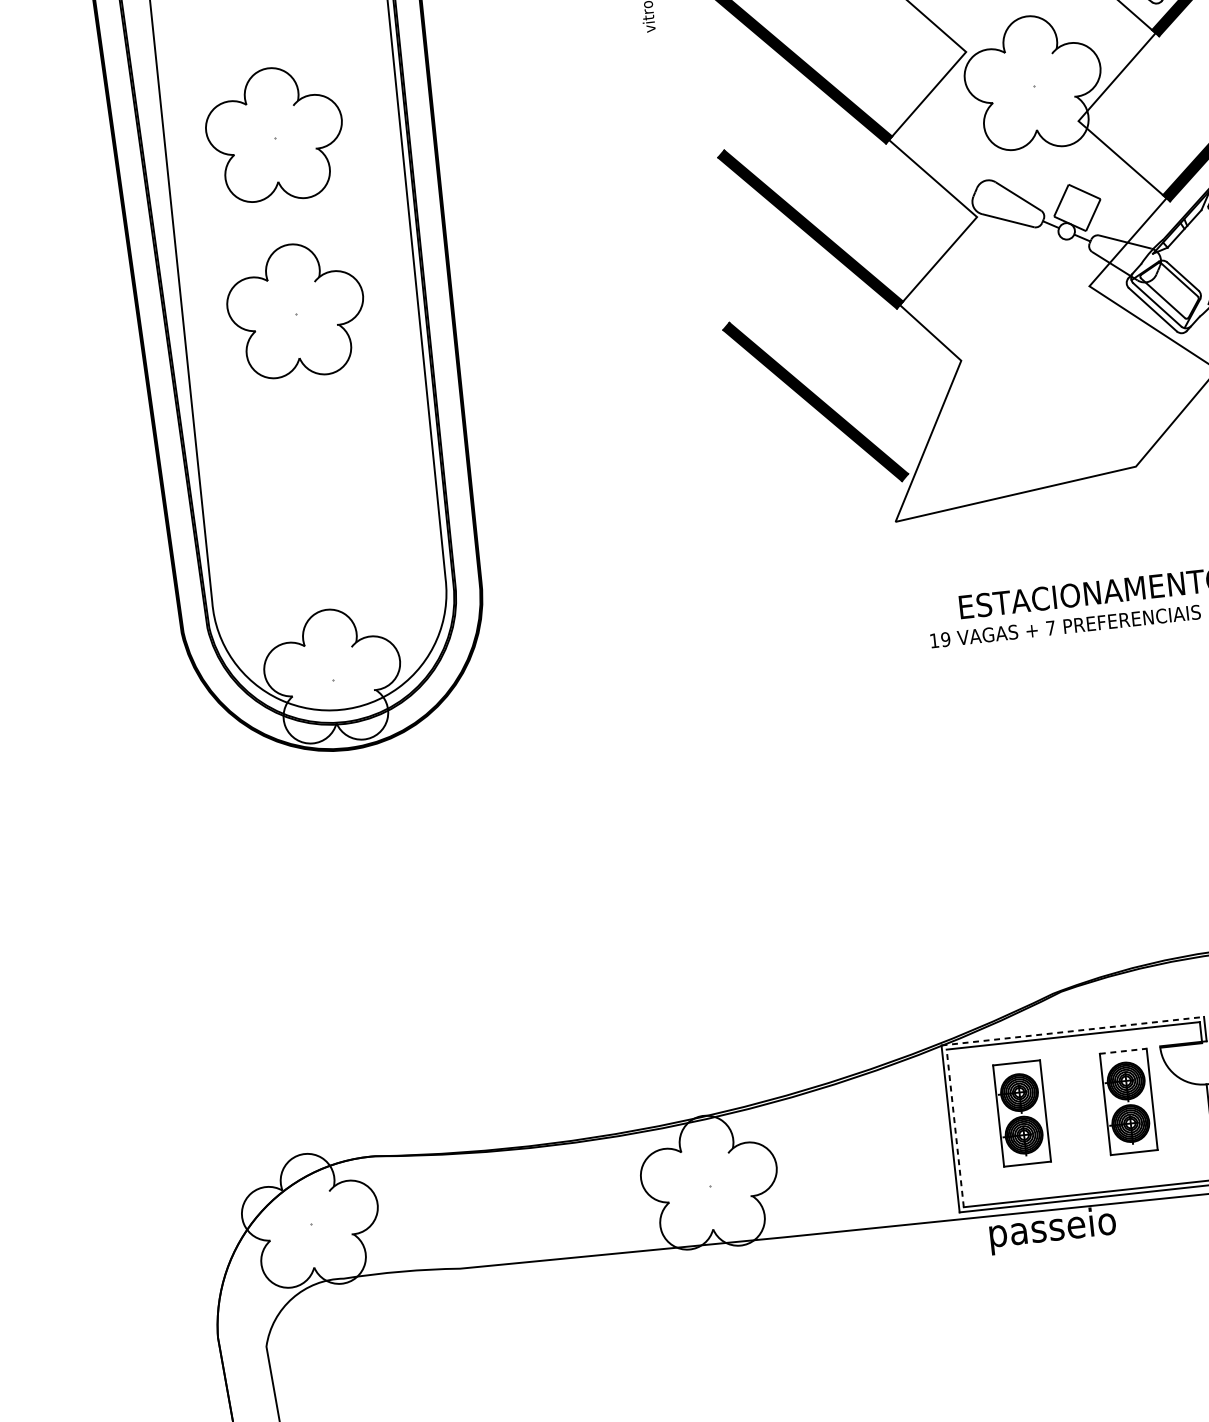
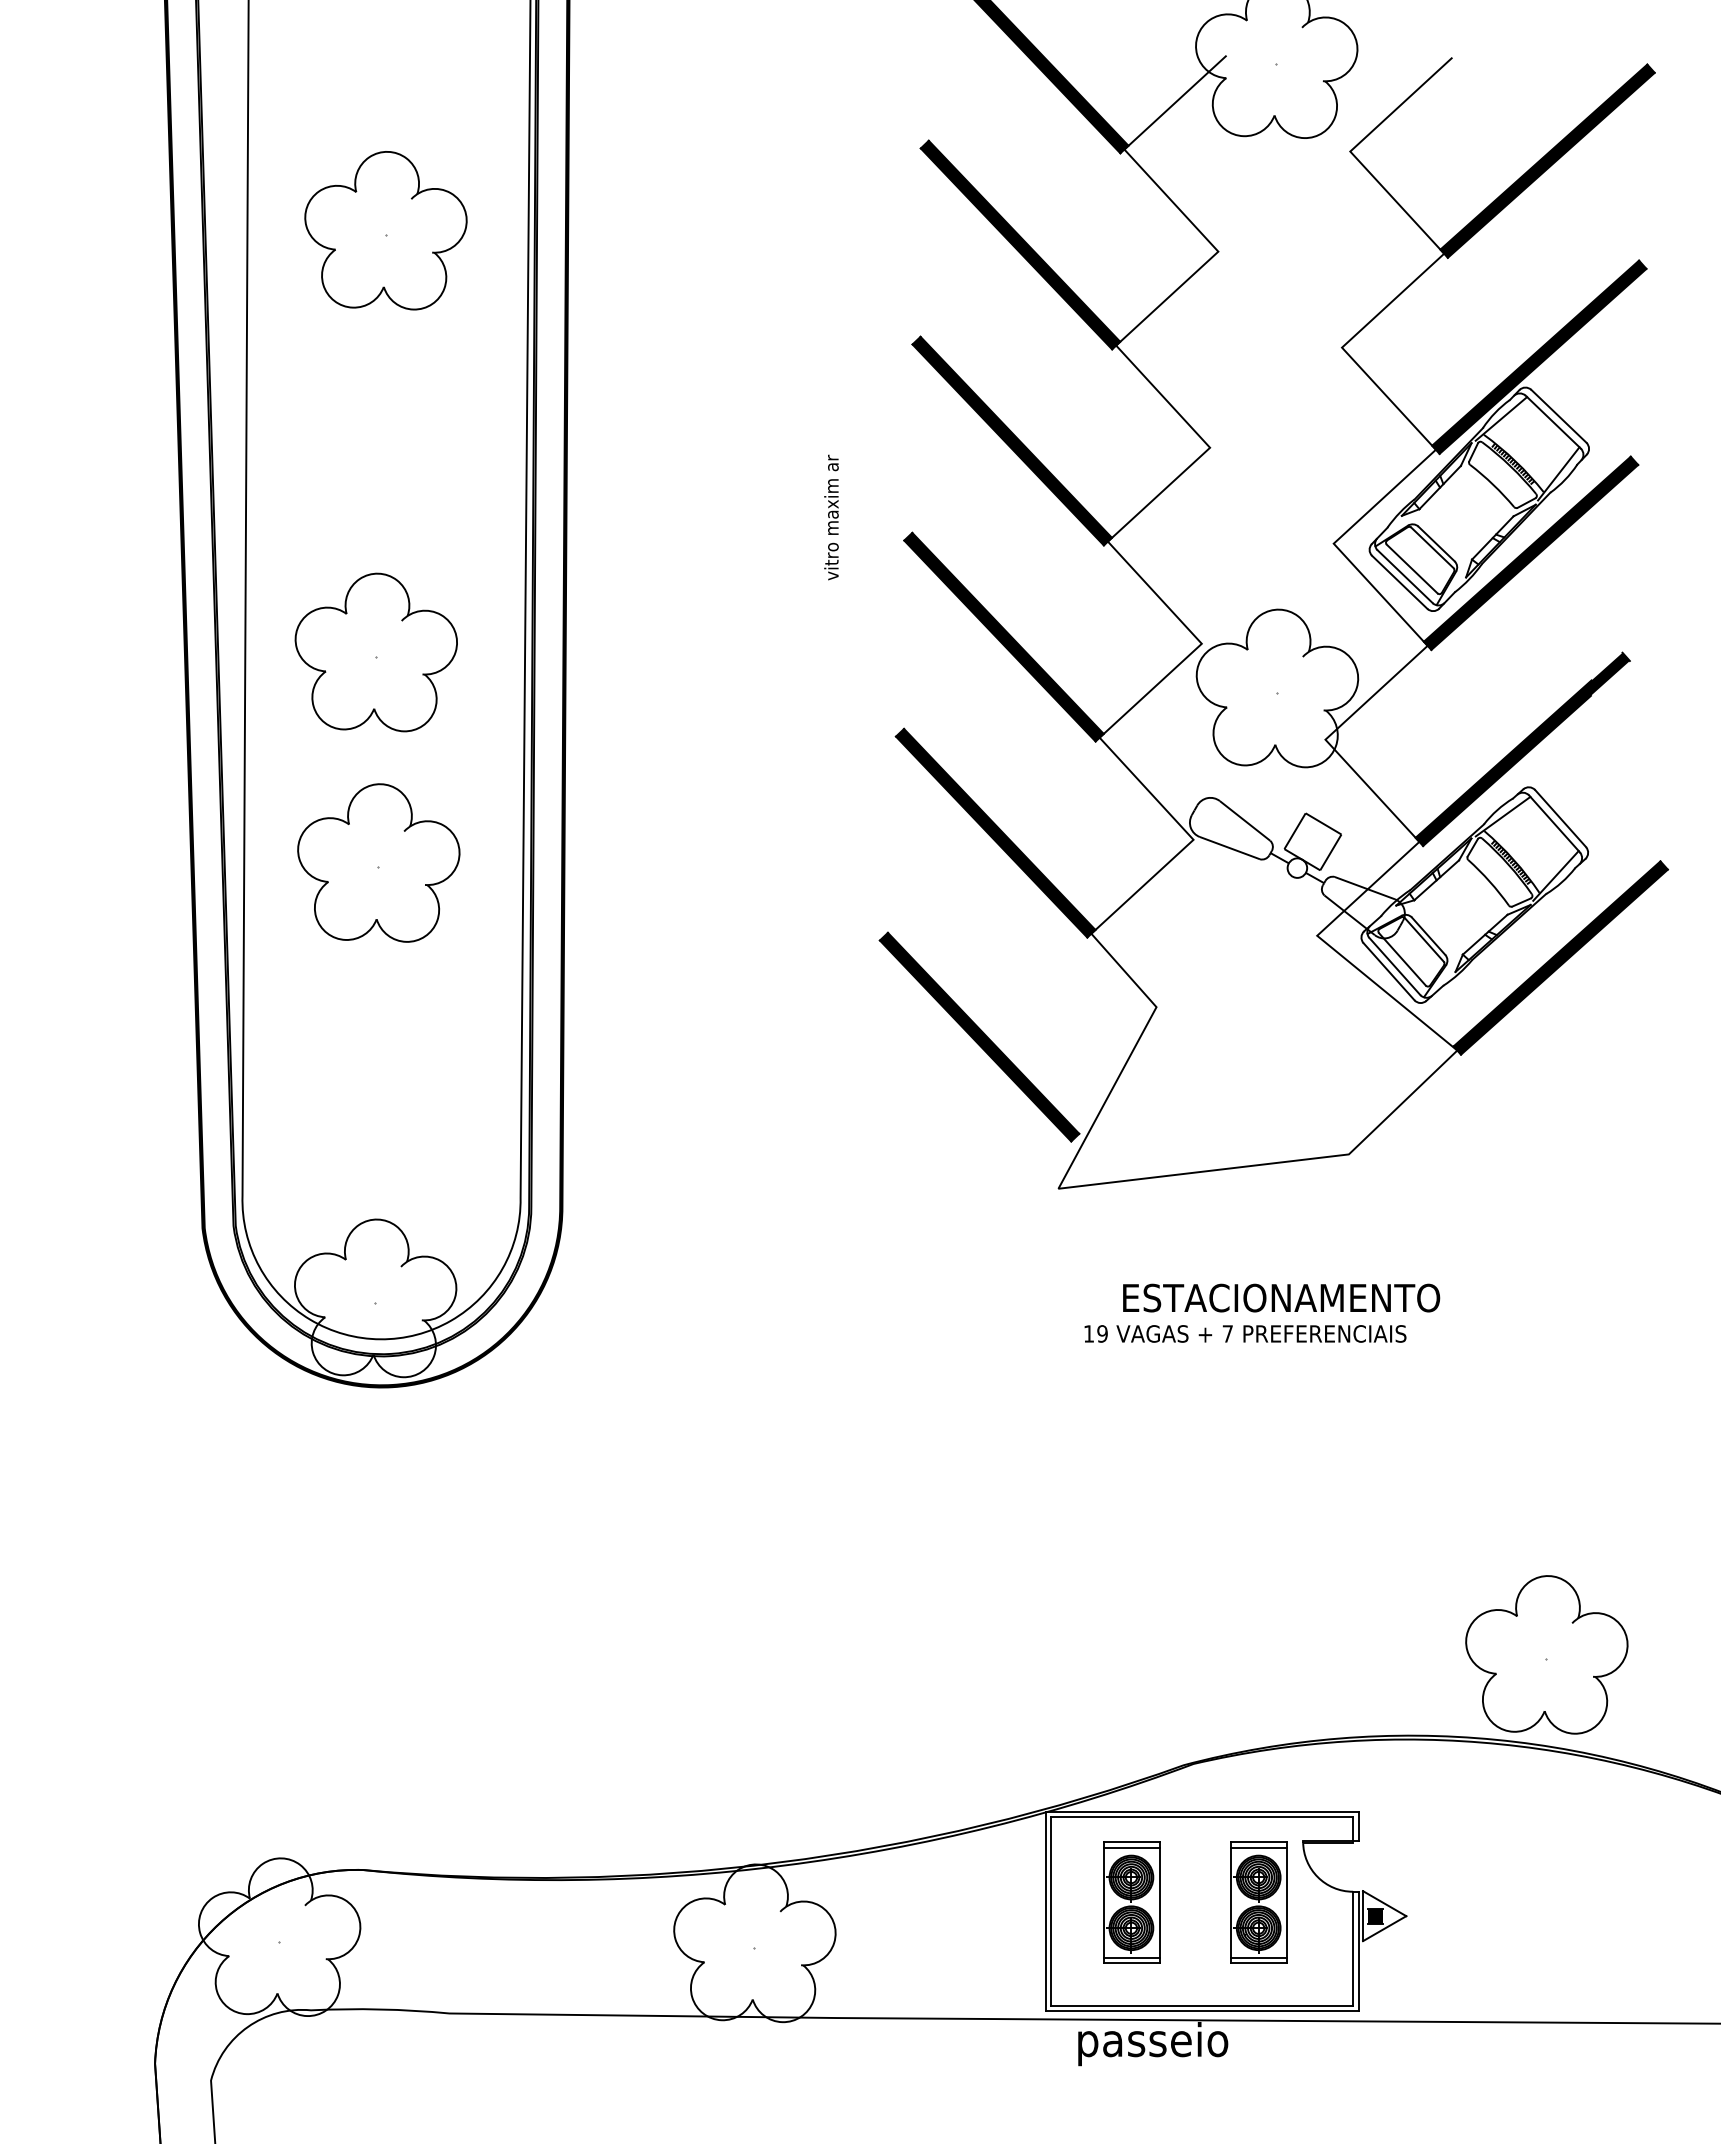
line: (1073, 1030) -> (1202, 1811), dashed -> solid
line: (1123, 1051) -> (1259, 1842), dashed -> solid
line: (1124, 1056) -> (1259, 1848), added
line: (1016, 1068) -> (1131, 1848), added
line: (955, 1128) -> (1051, 1911), dashed -> solid
line: (1134, 1147) -> (1259, 1957), added
line: (1026, 1159) -> (1131, 1957), added

